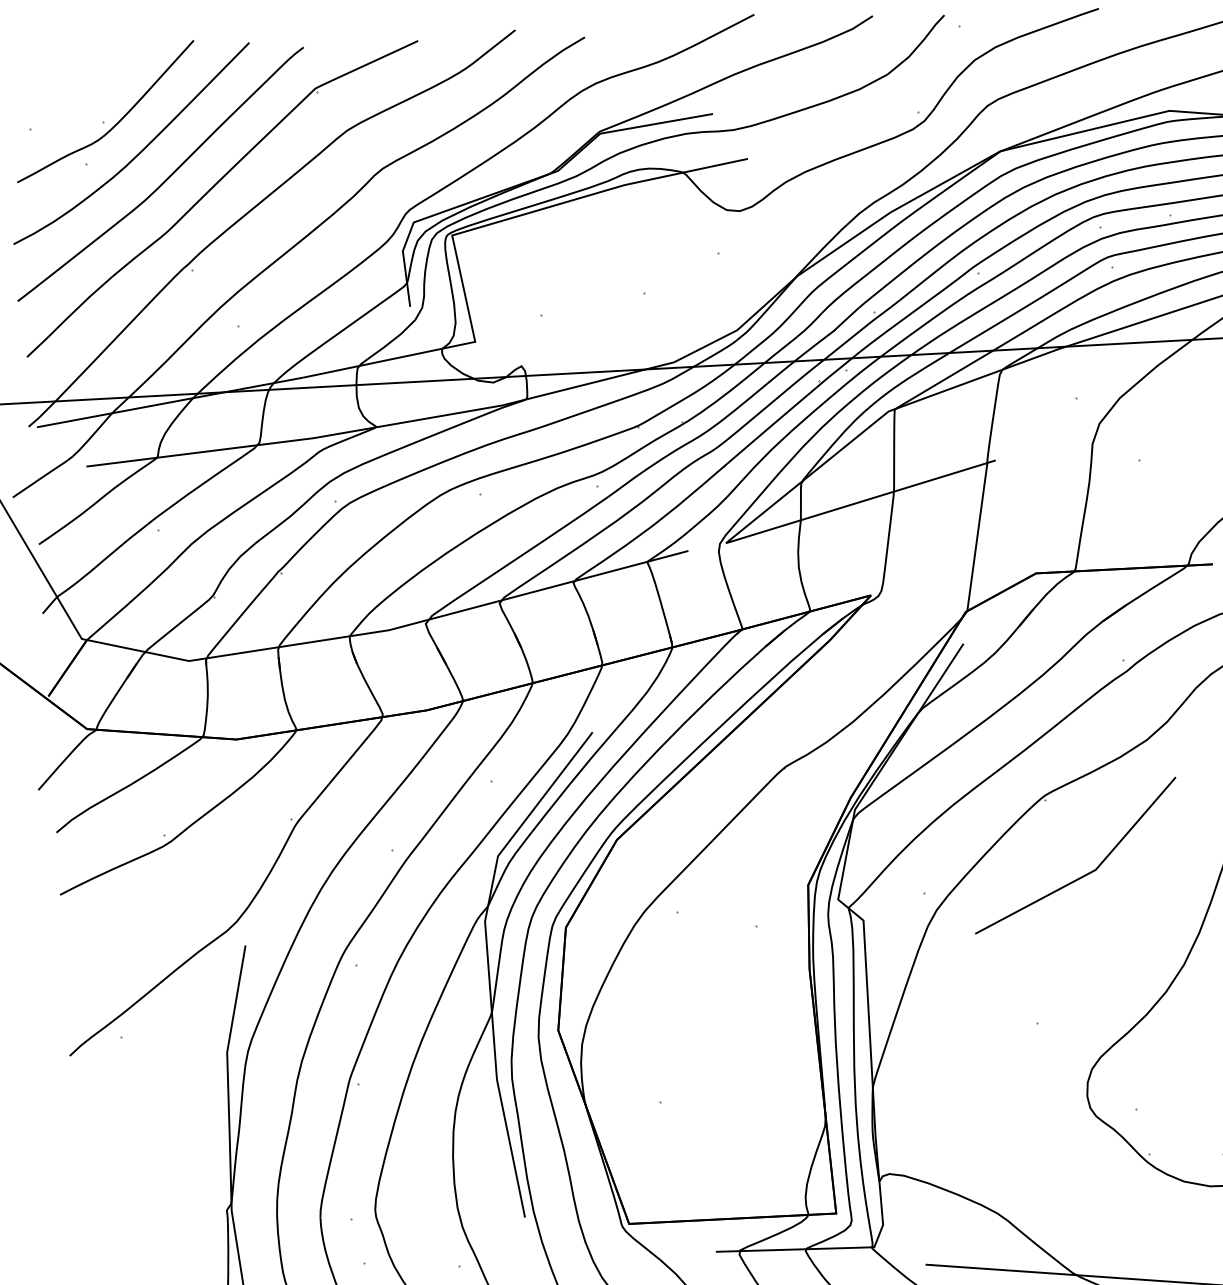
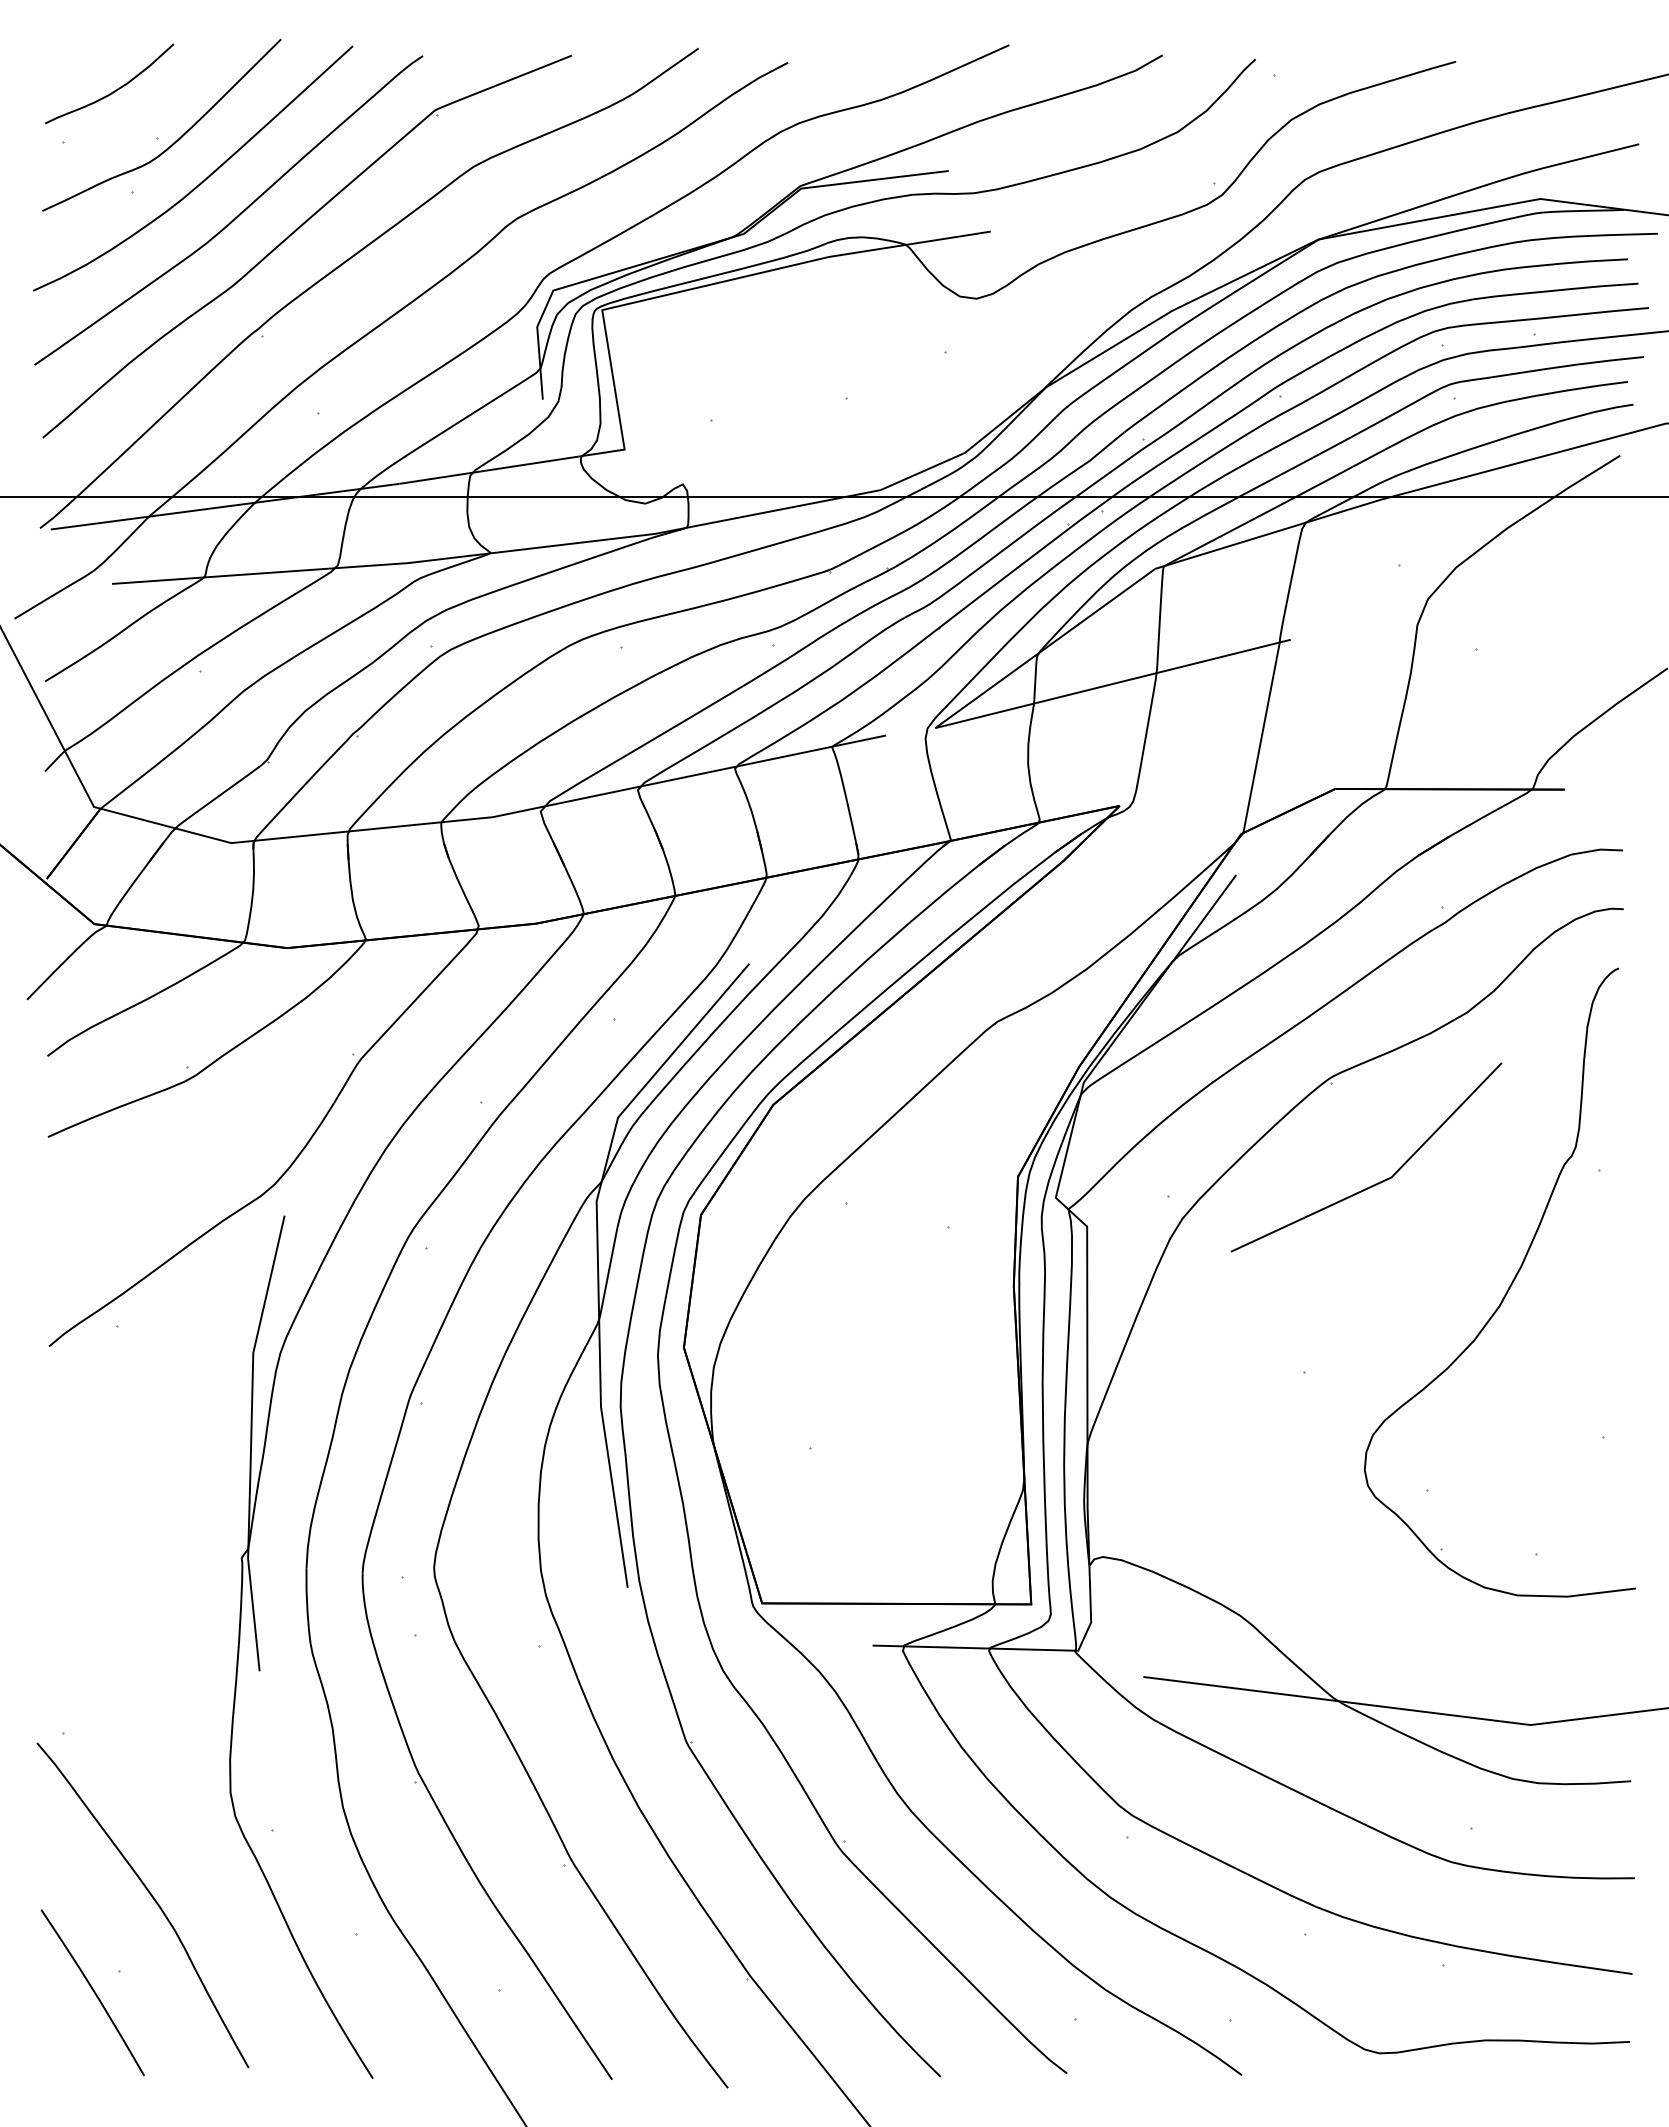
curve: (68, 86) -> (115, 89), added

